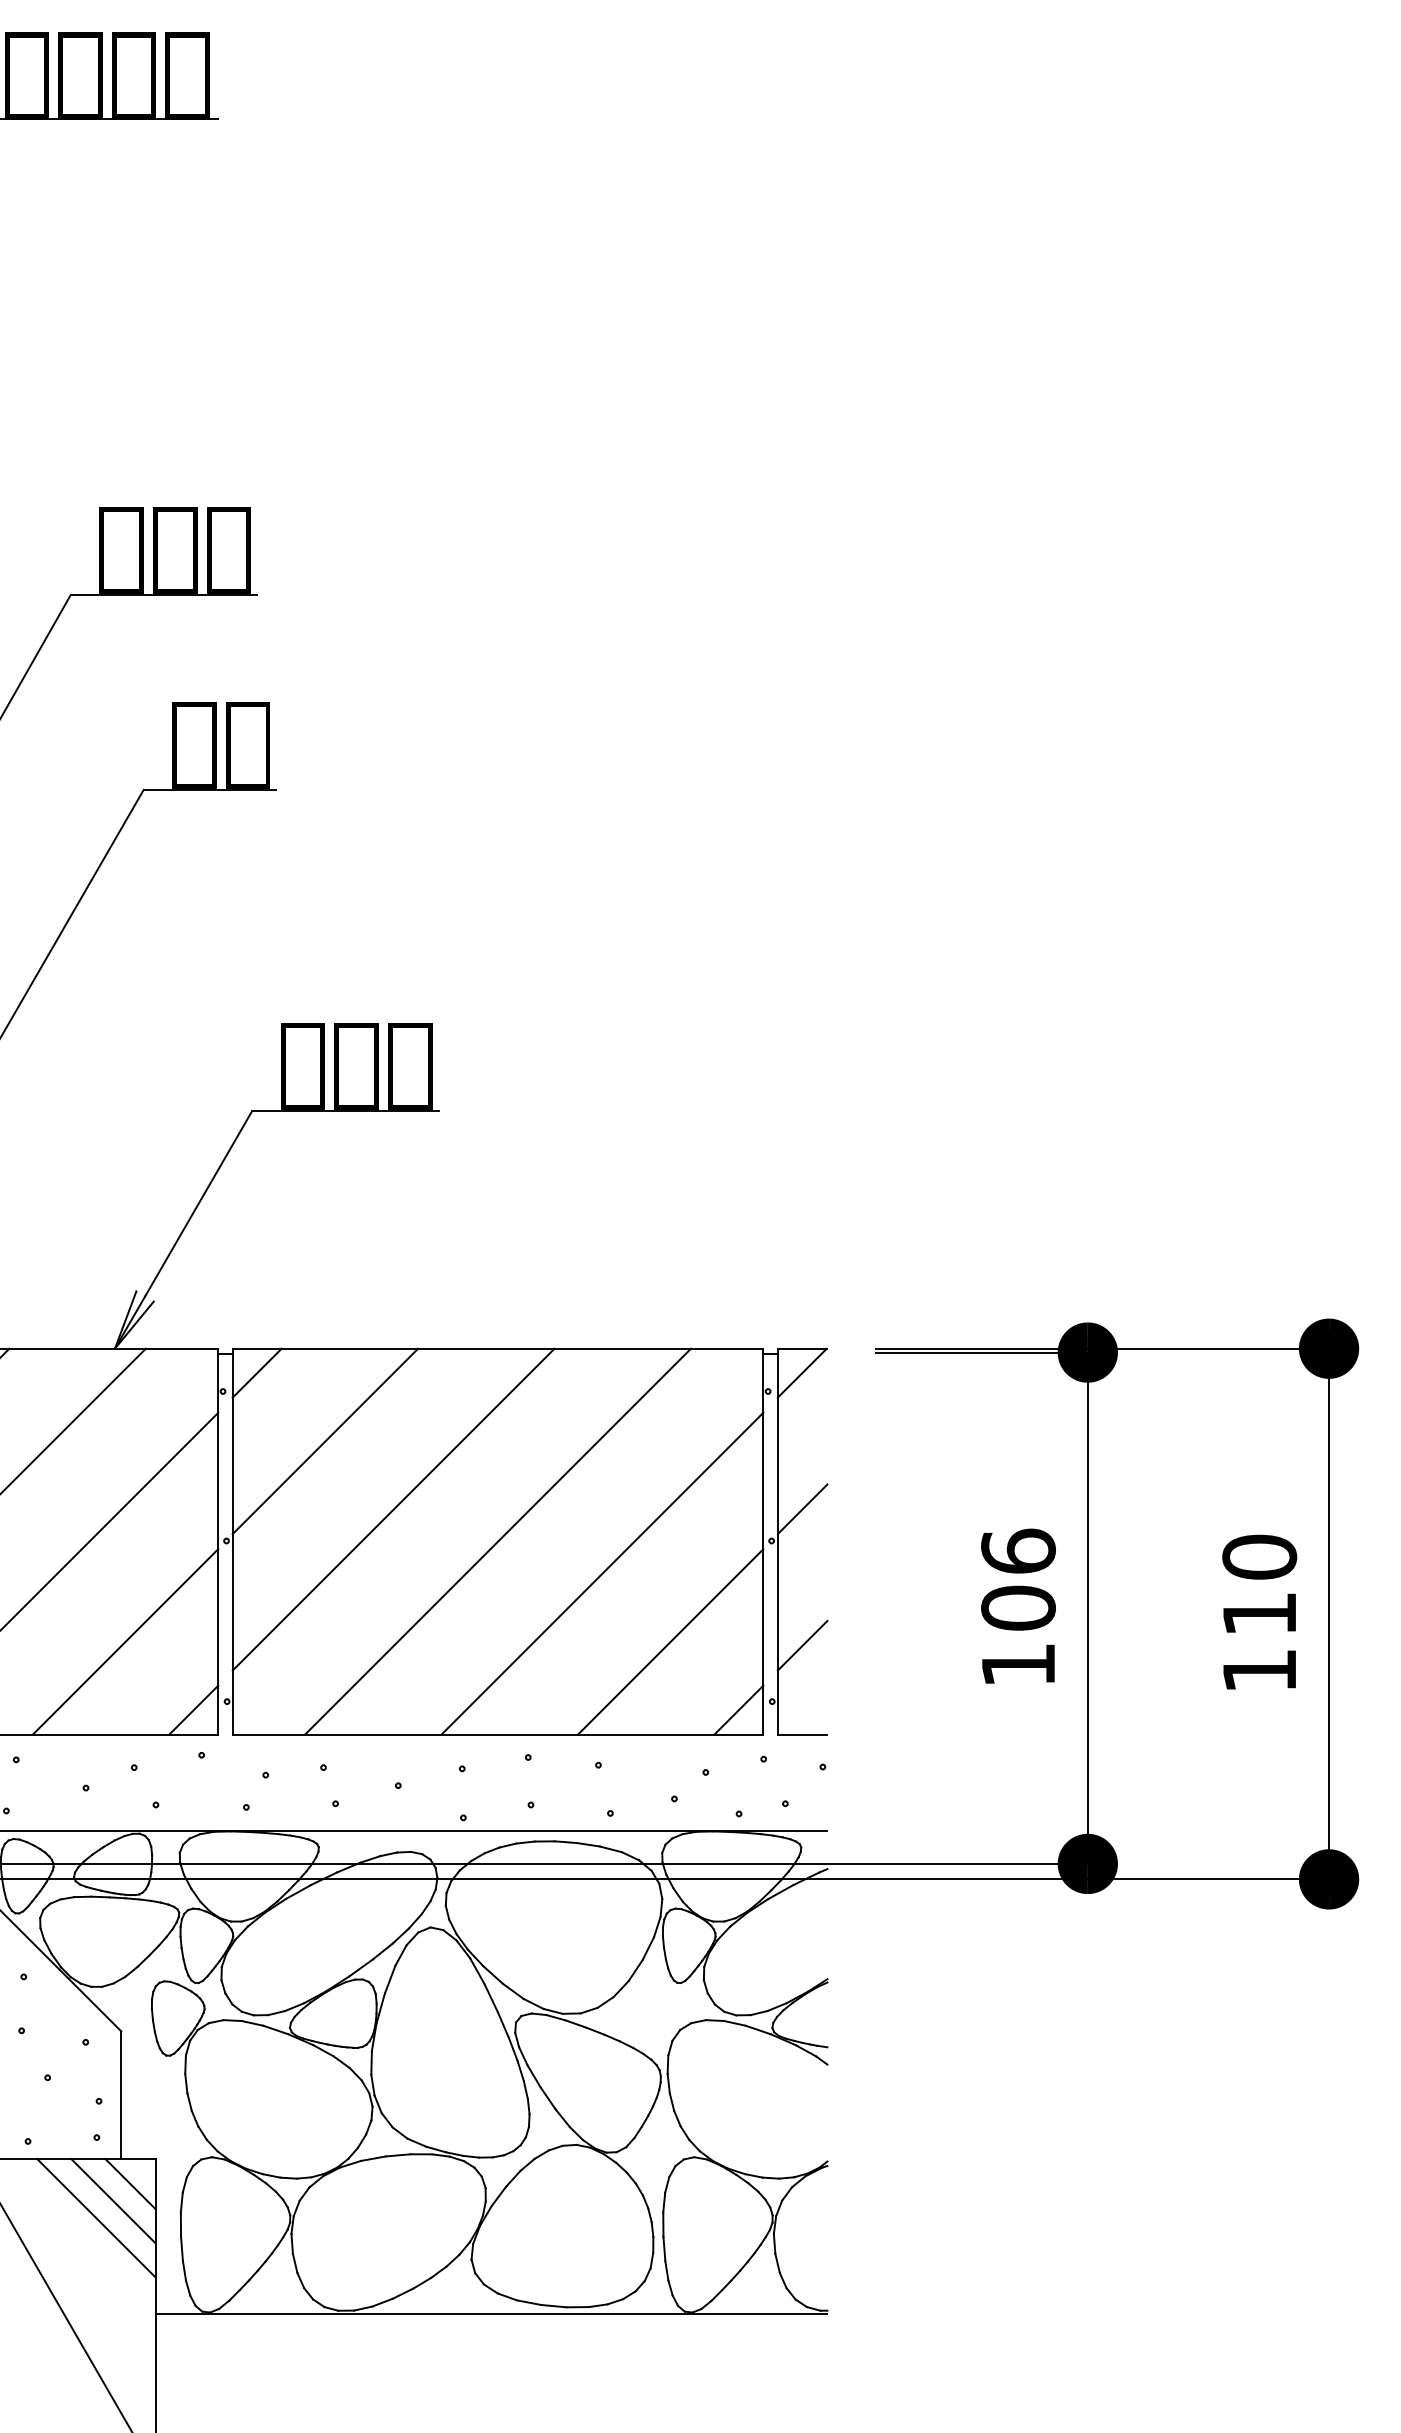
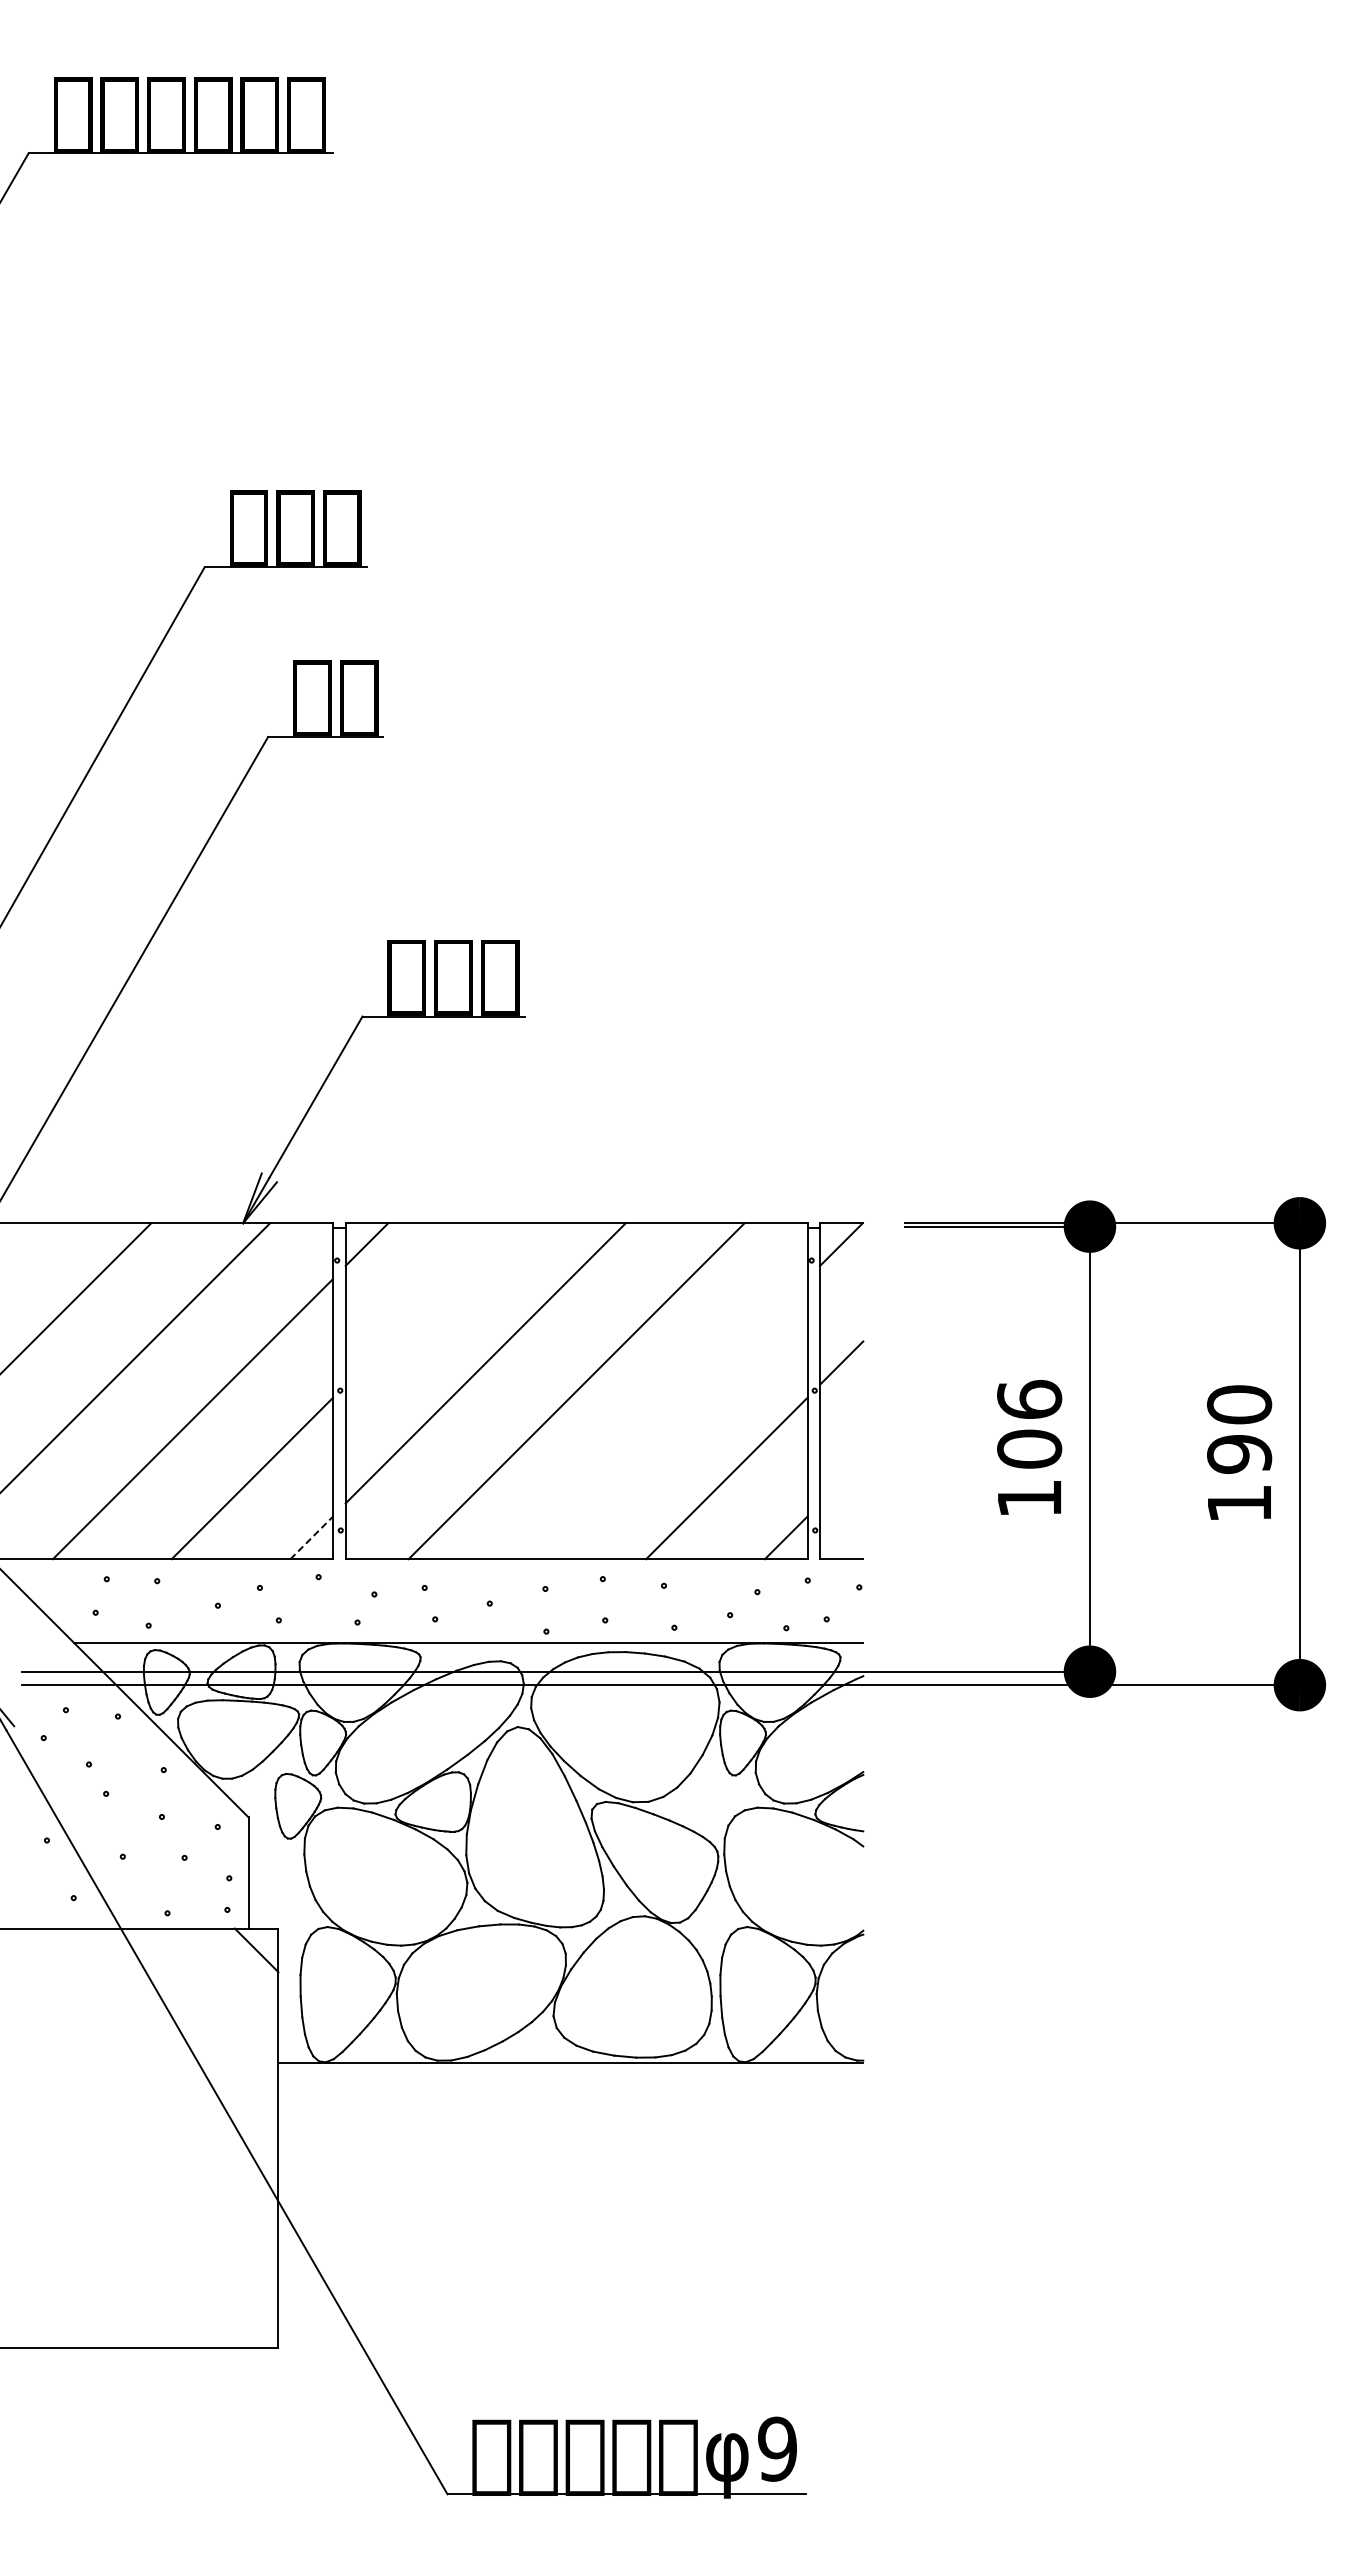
line: (325, 1440) -> (426, 1303), removed
line: (602, 1574) -> (667, 1419), removed
text: (1259, 1614) -> (1239, 1454), 110 -> 190
line: (802, 1645) -> (841, 1481), removed
line: (194, 1709) -> (312, 1537), solid -> dashed
line: (113, 2200) -> (241, 1964), removed
line: (95, 2217) -> (226, 1979), removed

